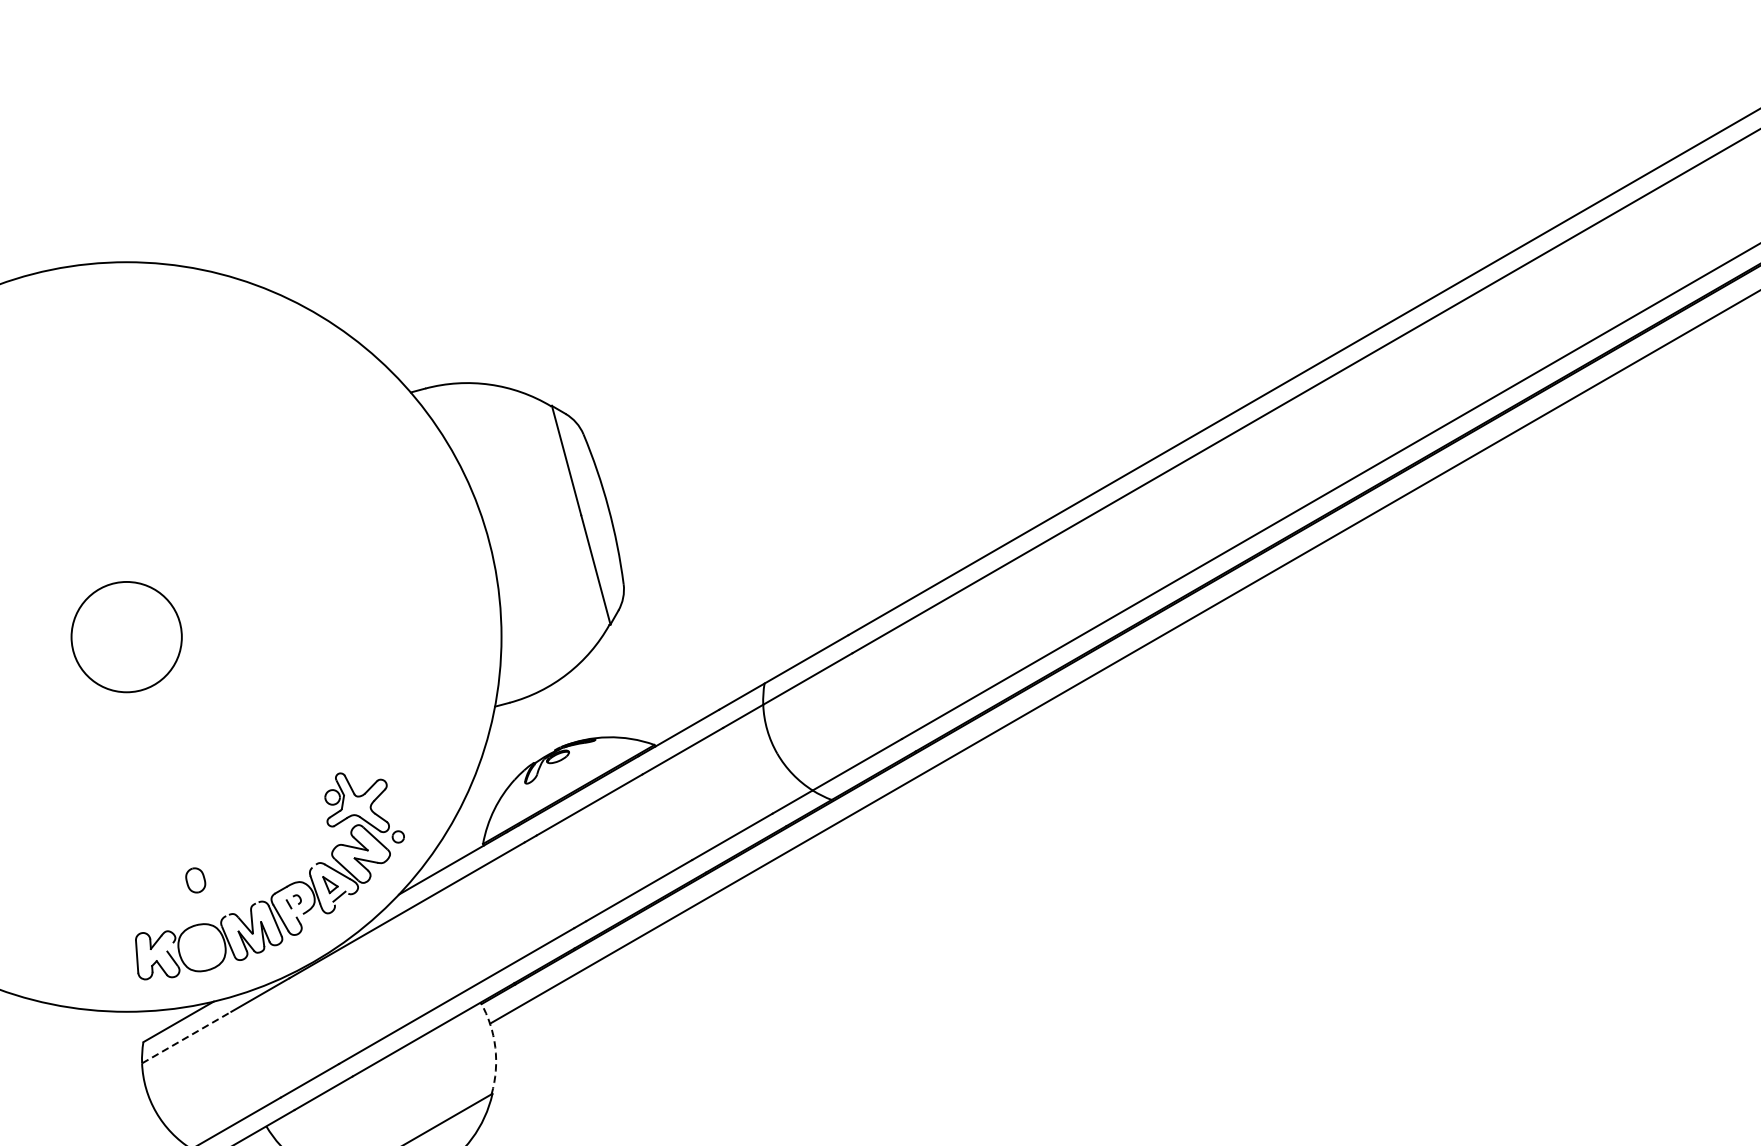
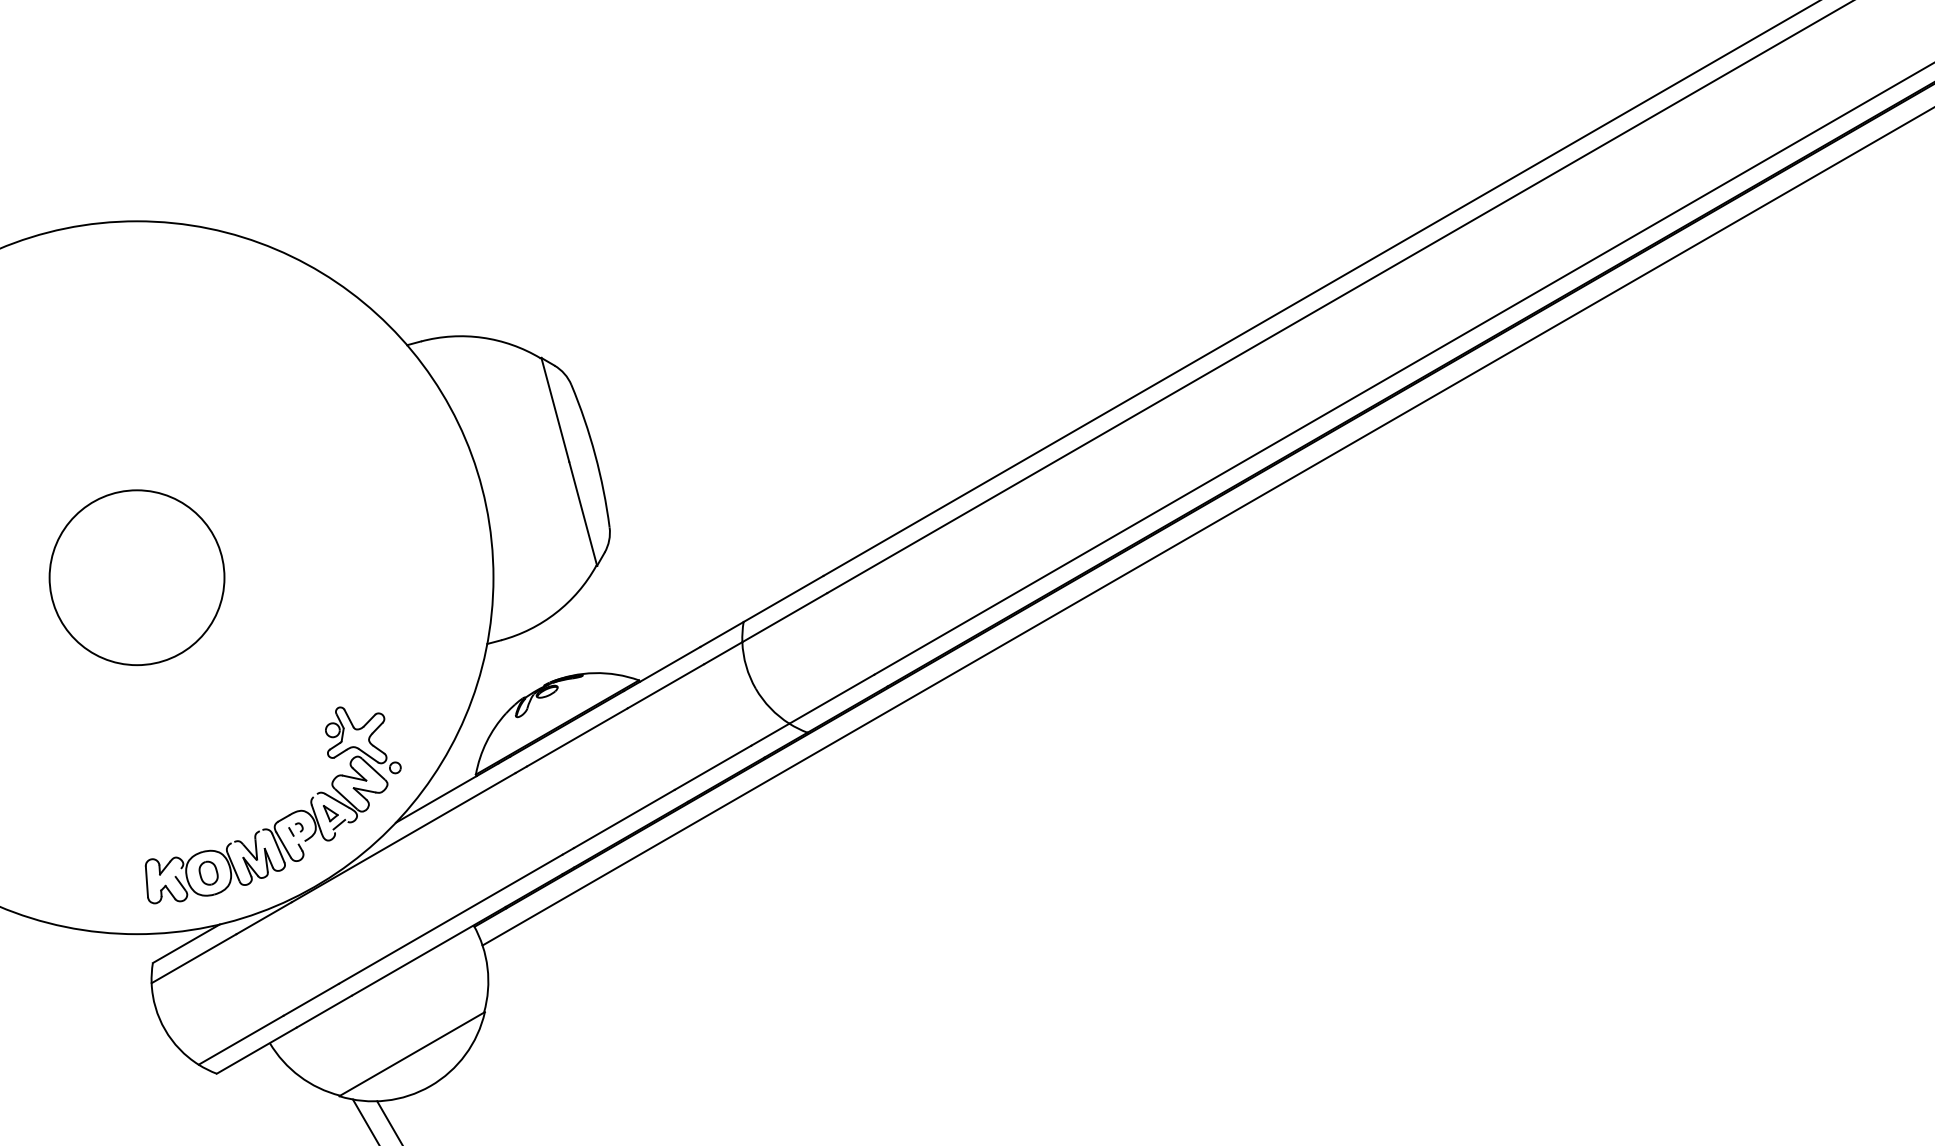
circle: (126, 636) -> (136, 577), size x1.67
part: (195, 879) -> (208, 872), moved
line: (187, 1037) -> (194, 958), dashed -> solid
arc: (495, 1046) -> (487, 967), dashed -> solid

